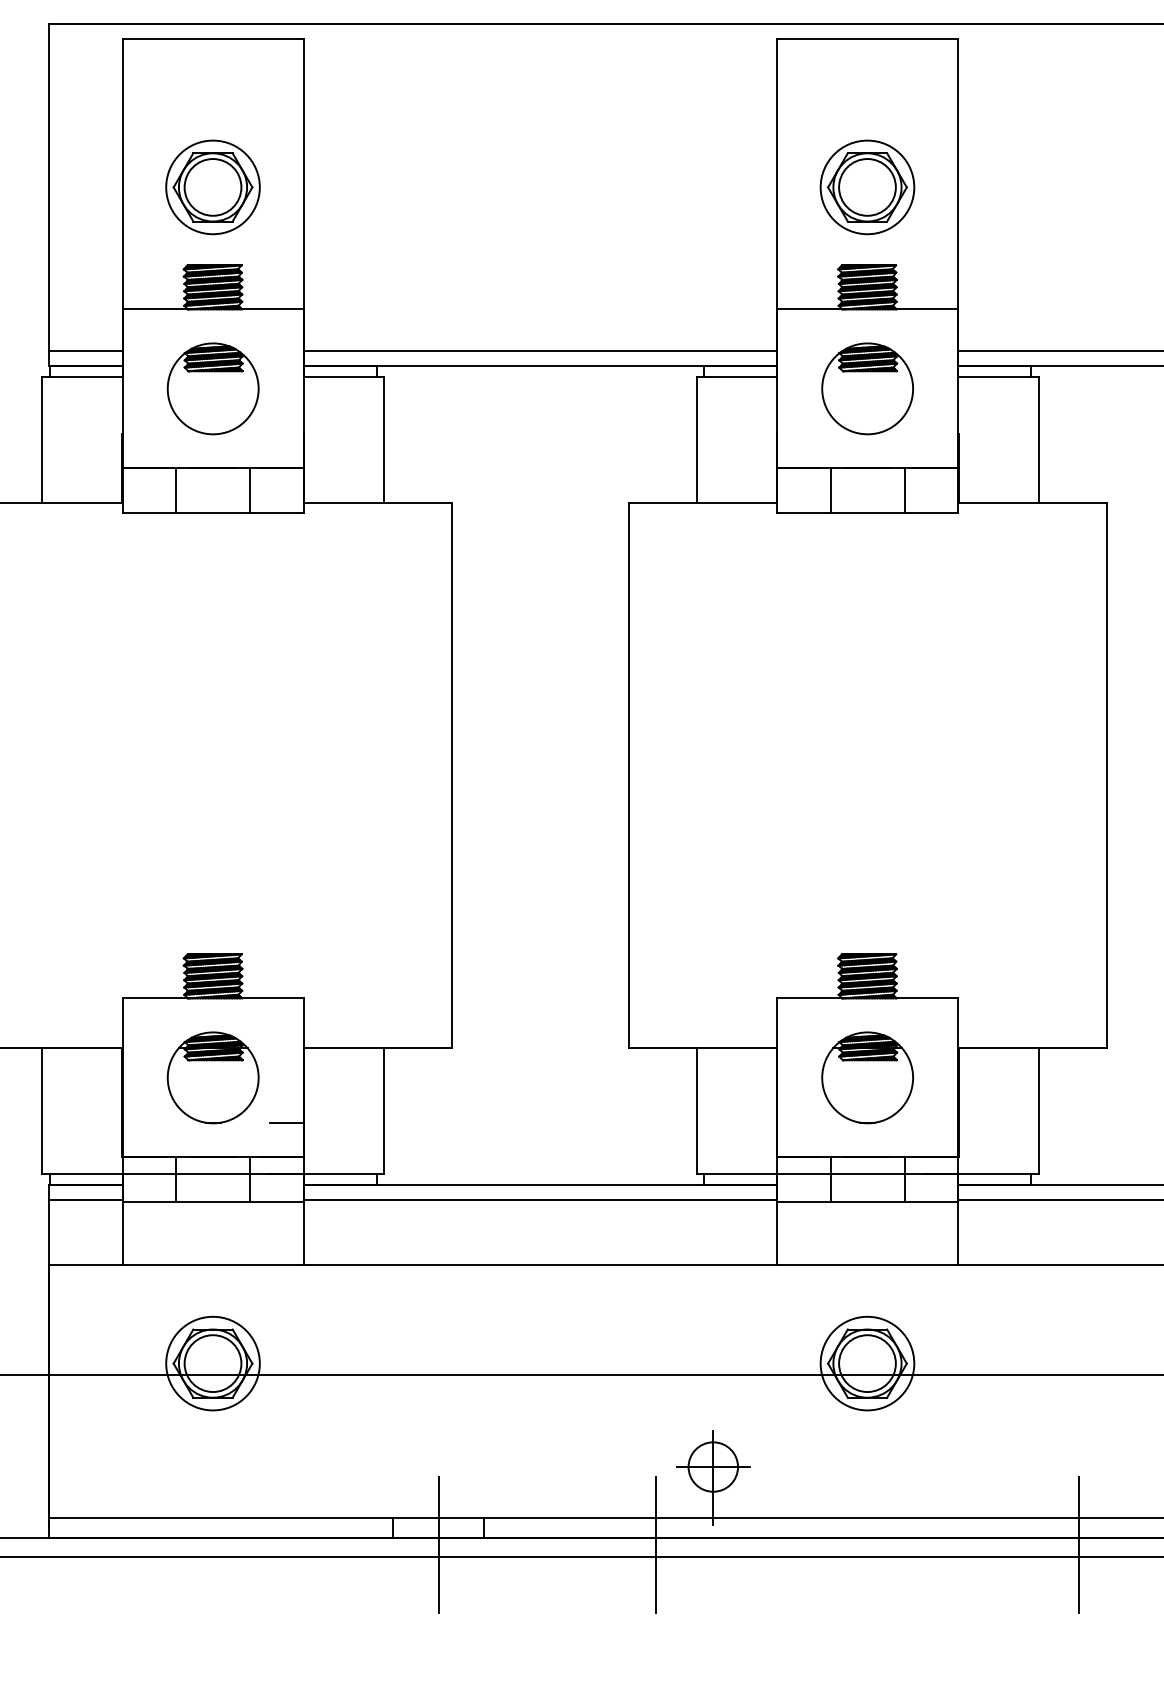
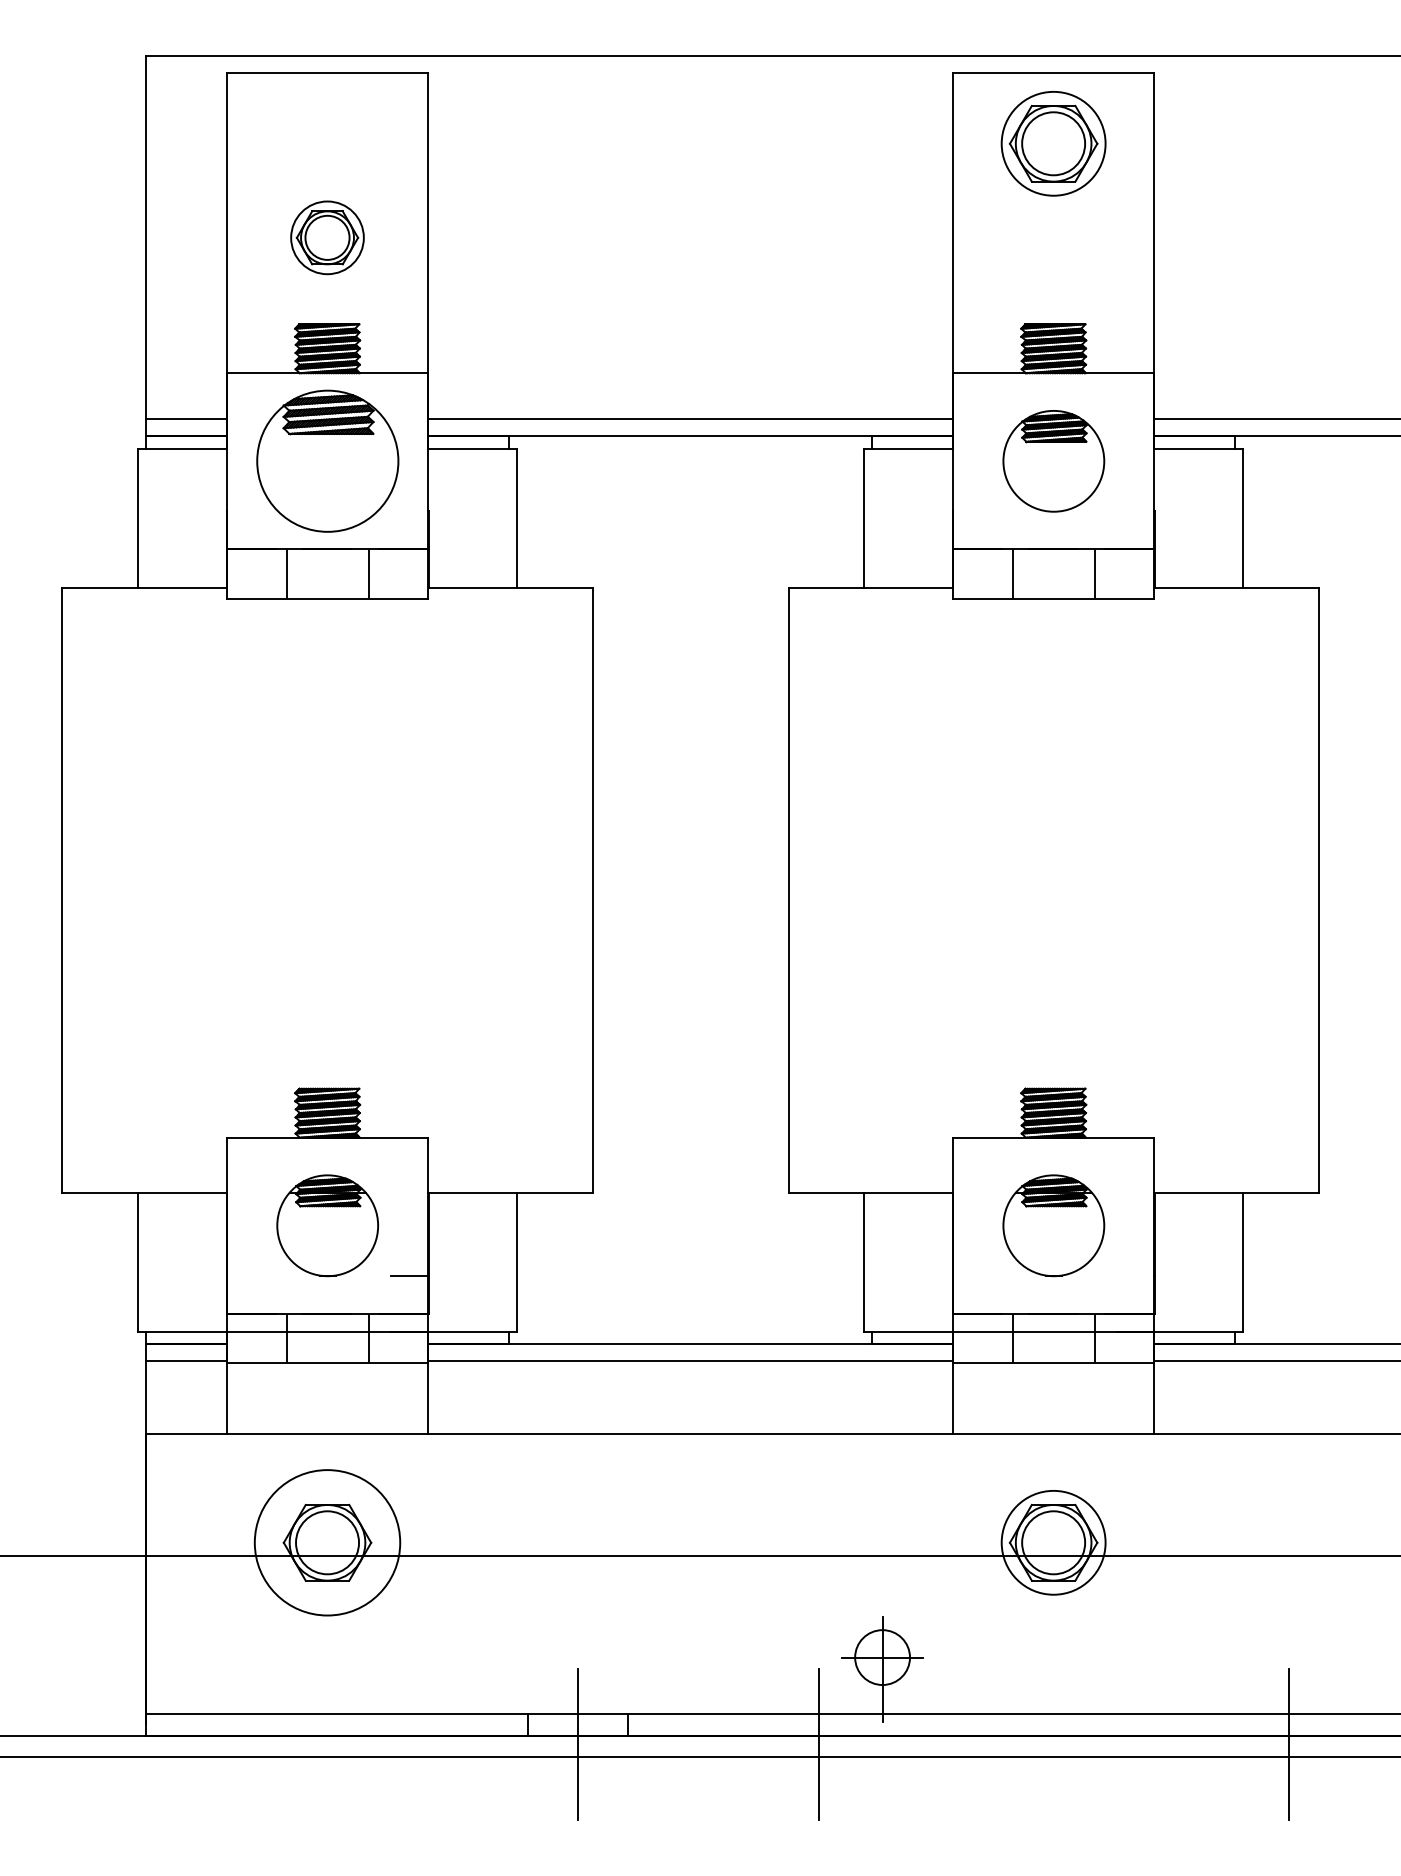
part: (213, 187) -> (327, 237), size x0.7
part: (867, 187) -> (1053, 143), moved
part: (213, 389) -> (327, 461), size x1.4
circle: (213, 1363) -> (327, 1542), size x1.4

